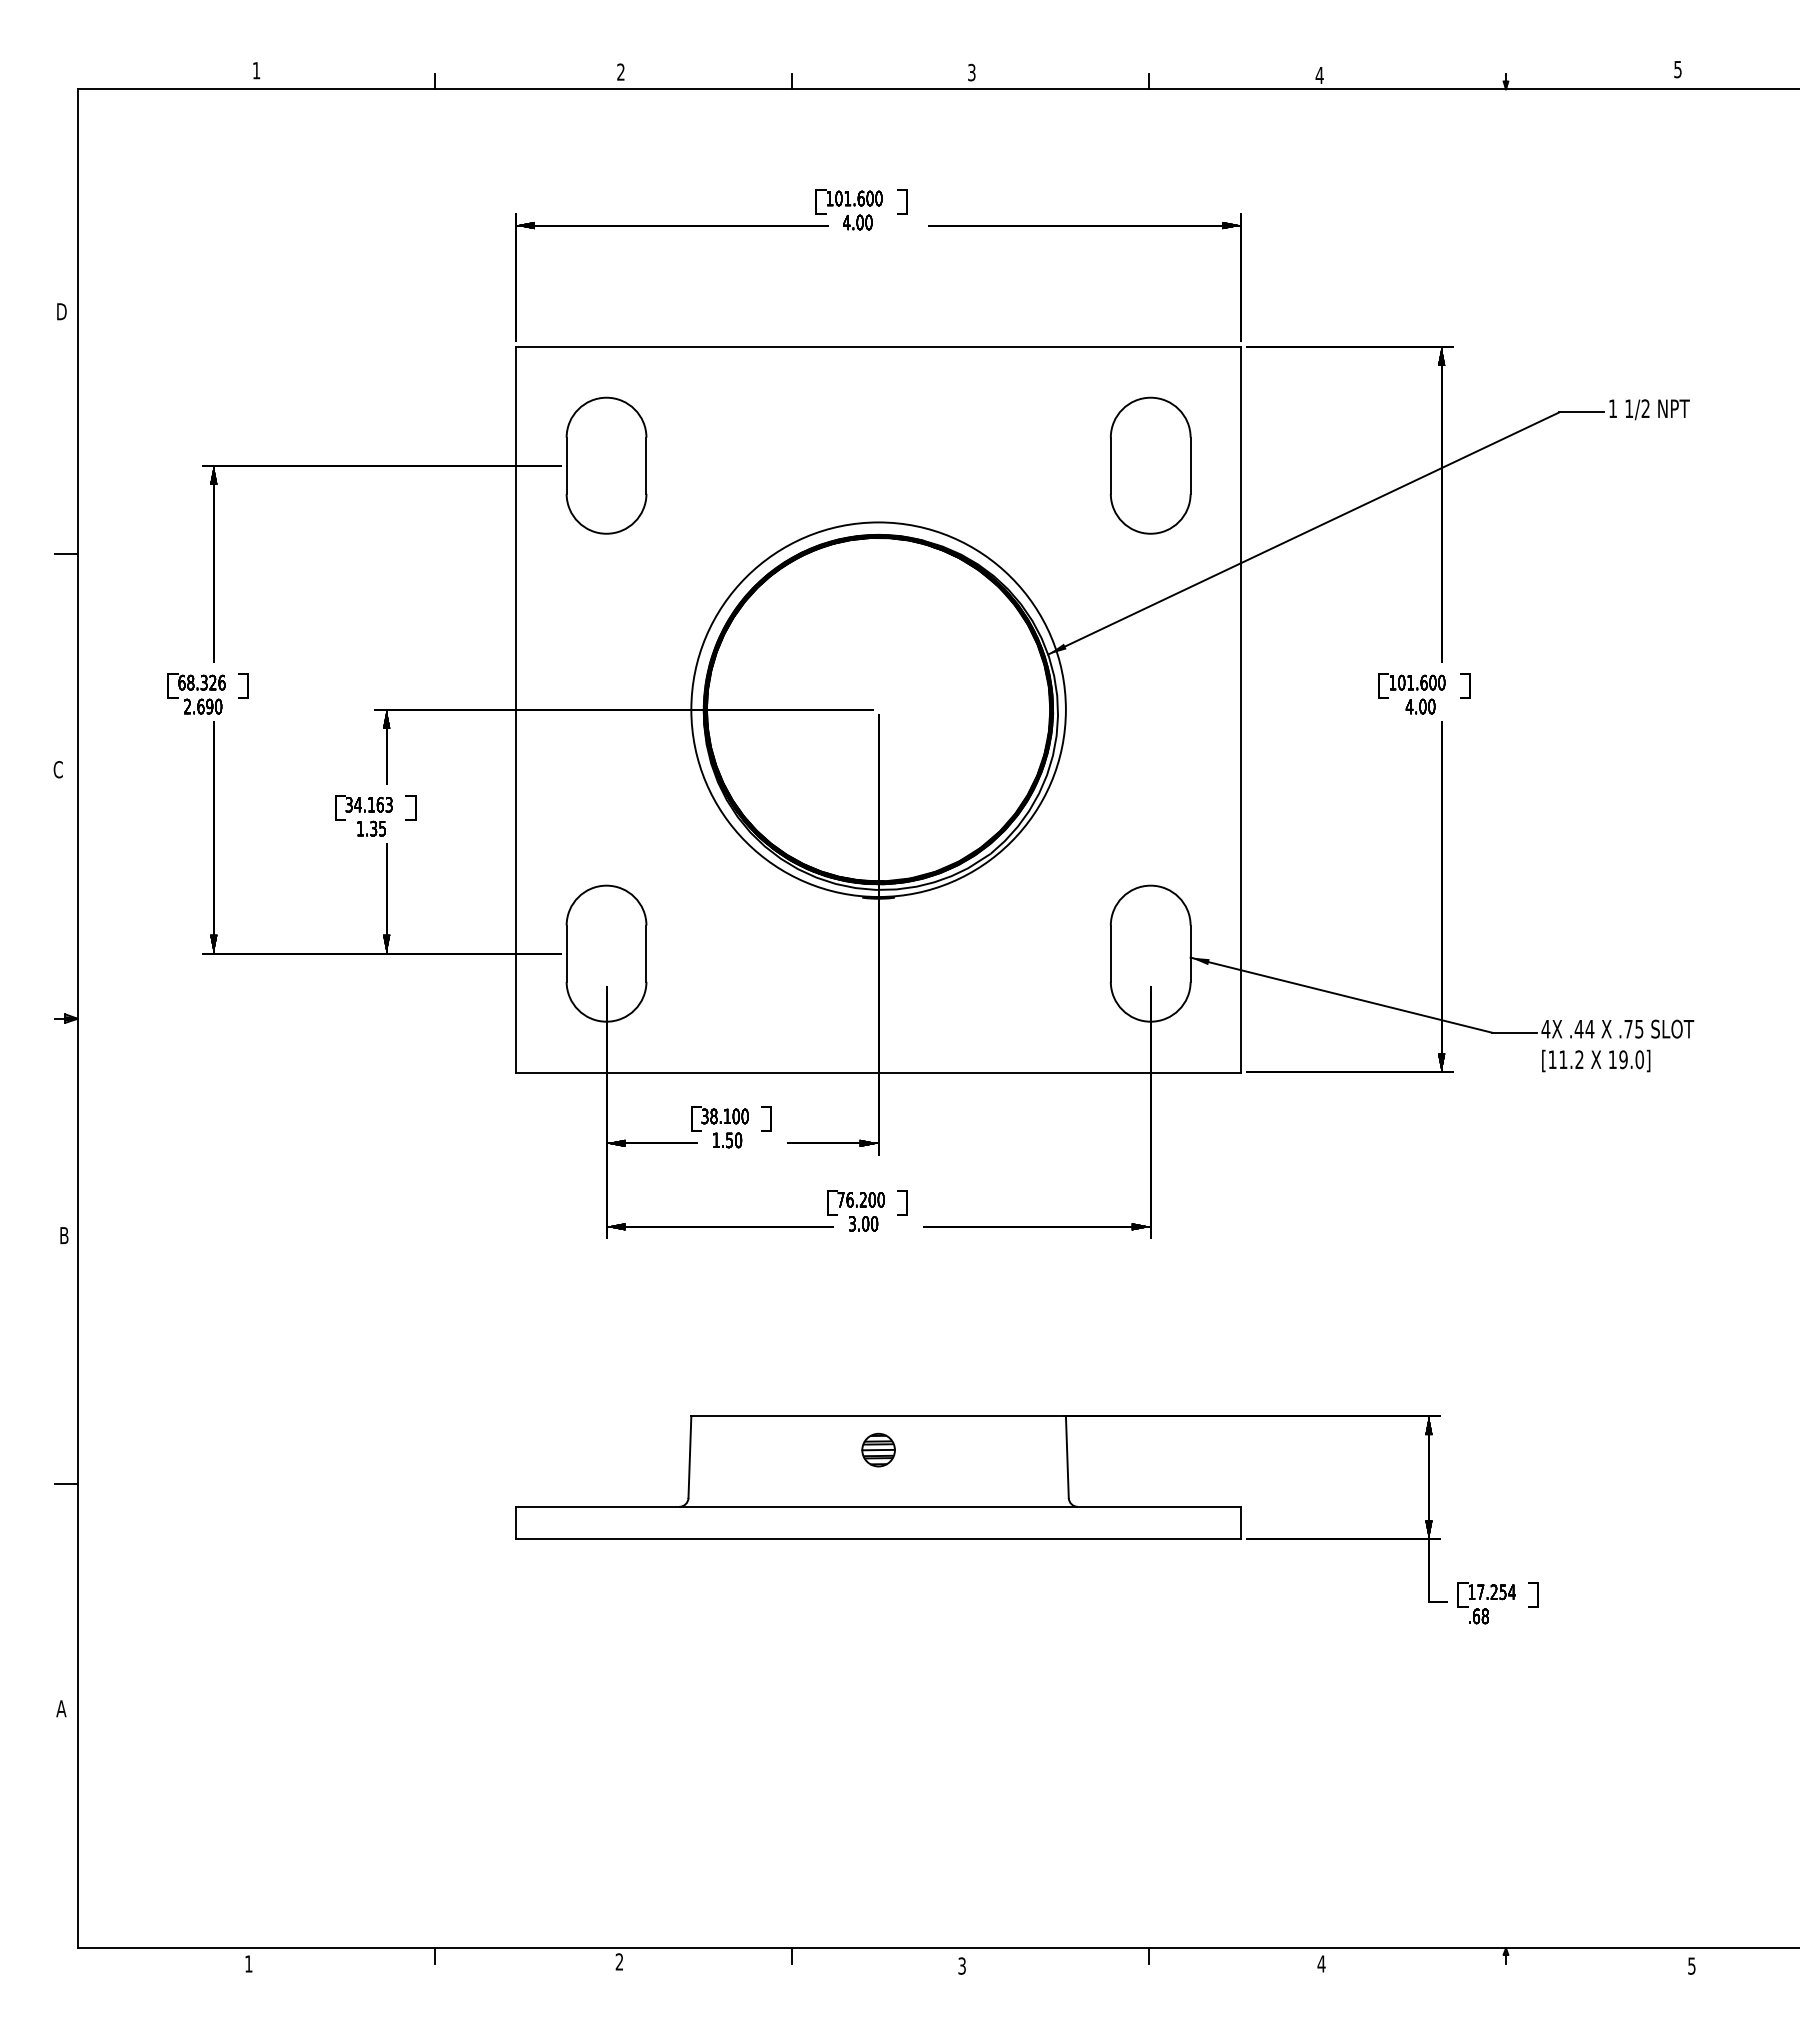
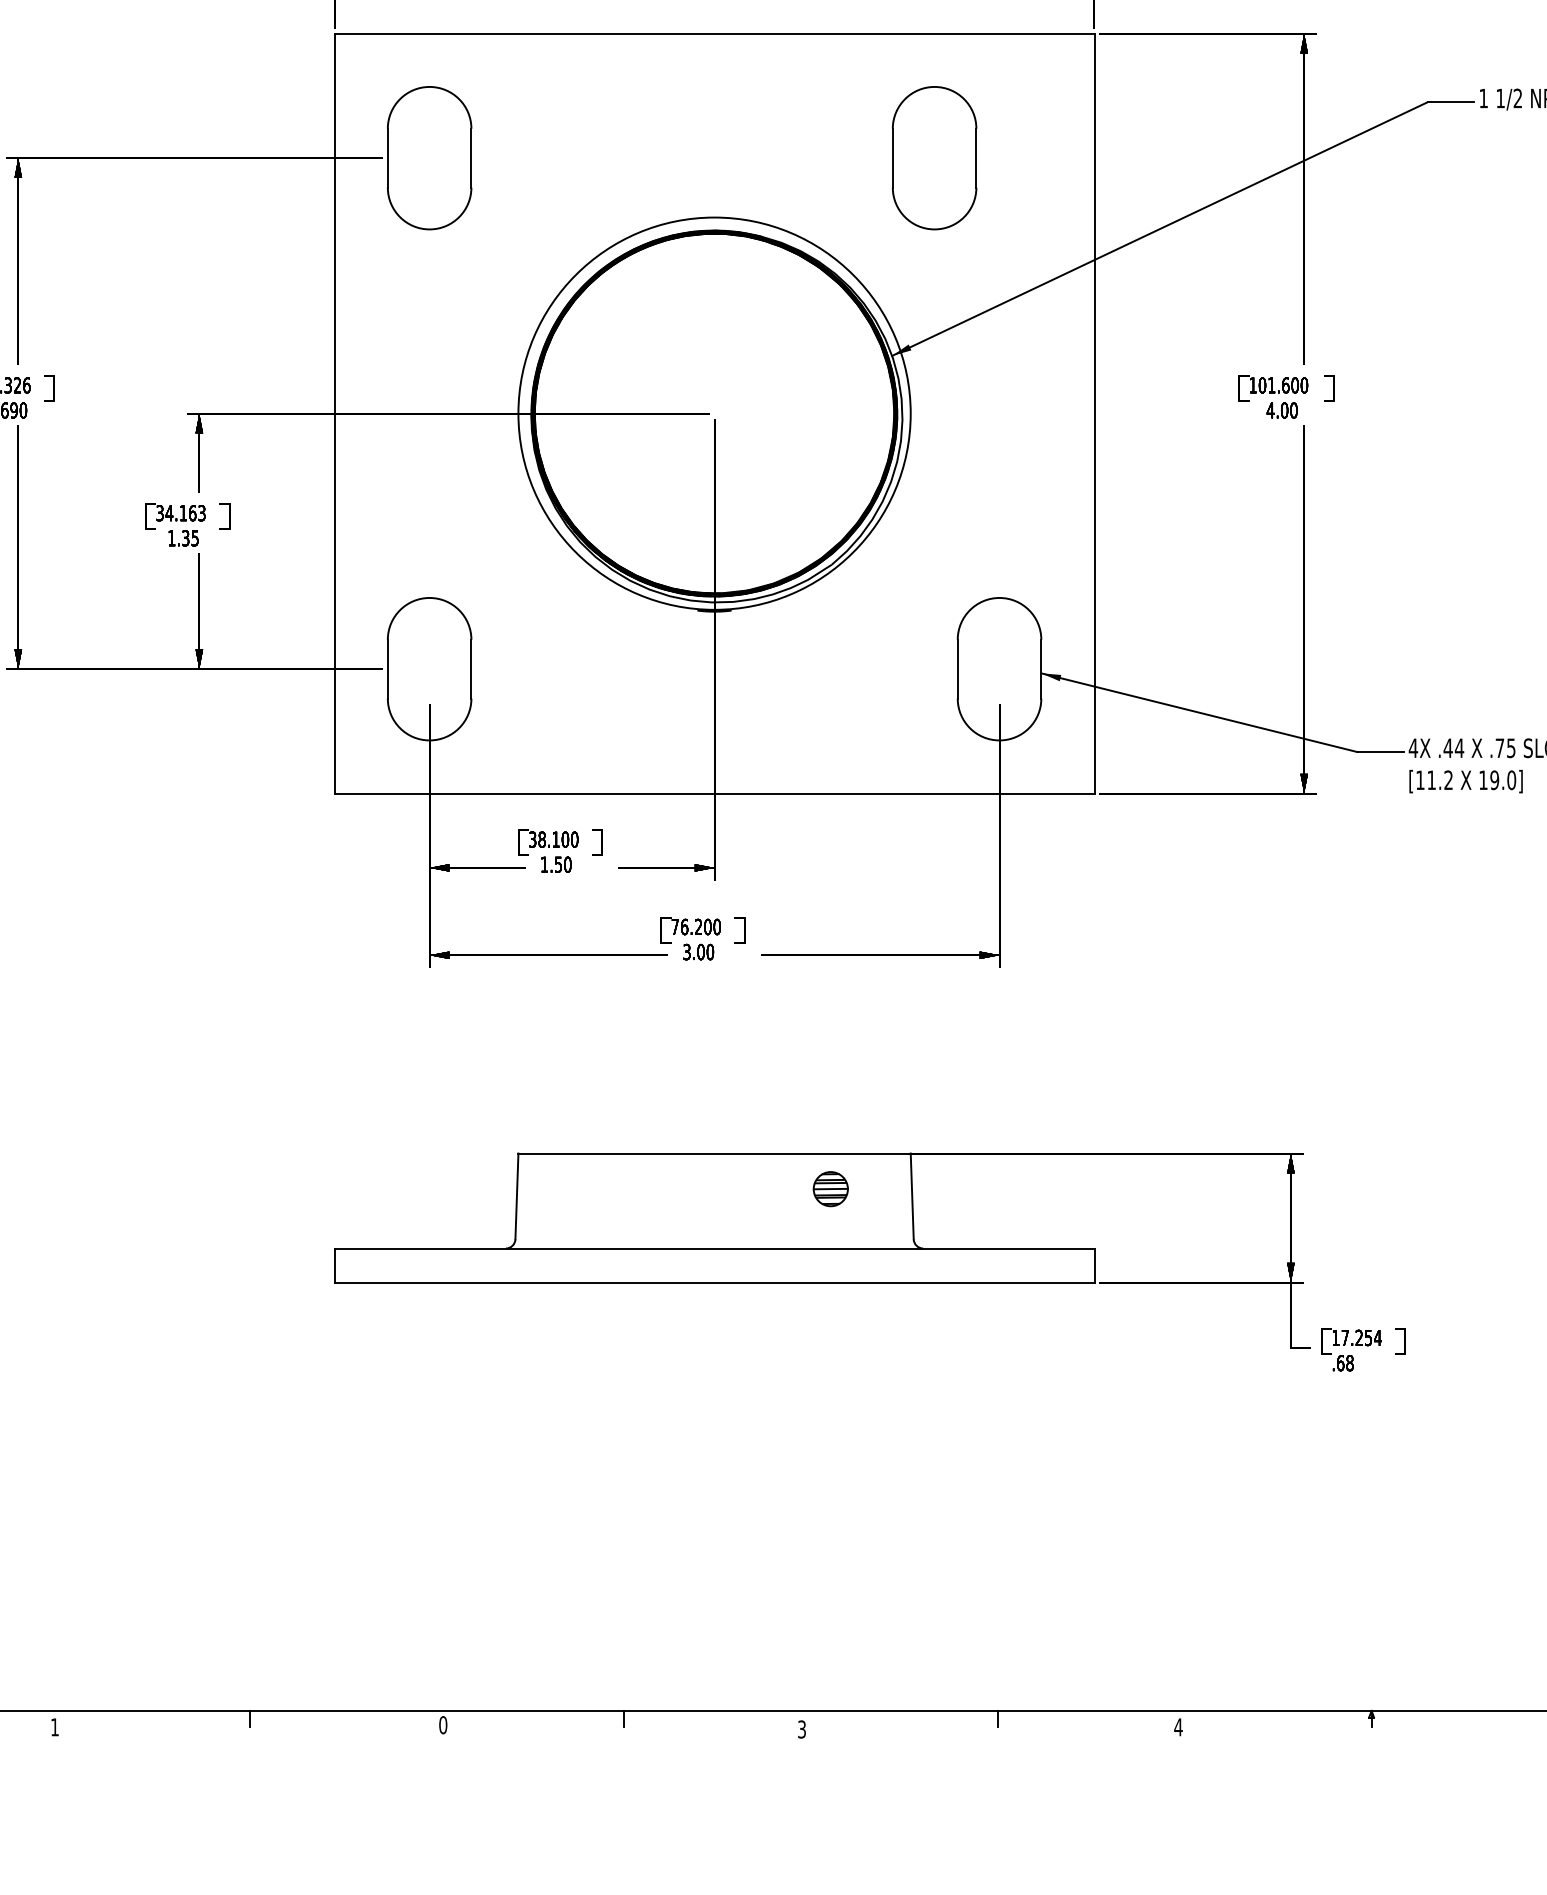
part: (1150, 465) -> (934, 157), moved
part: (878, 1449) -> (830, 1188), moved
text: (619, 1961) -> (443, 1724), 2 -> 0

